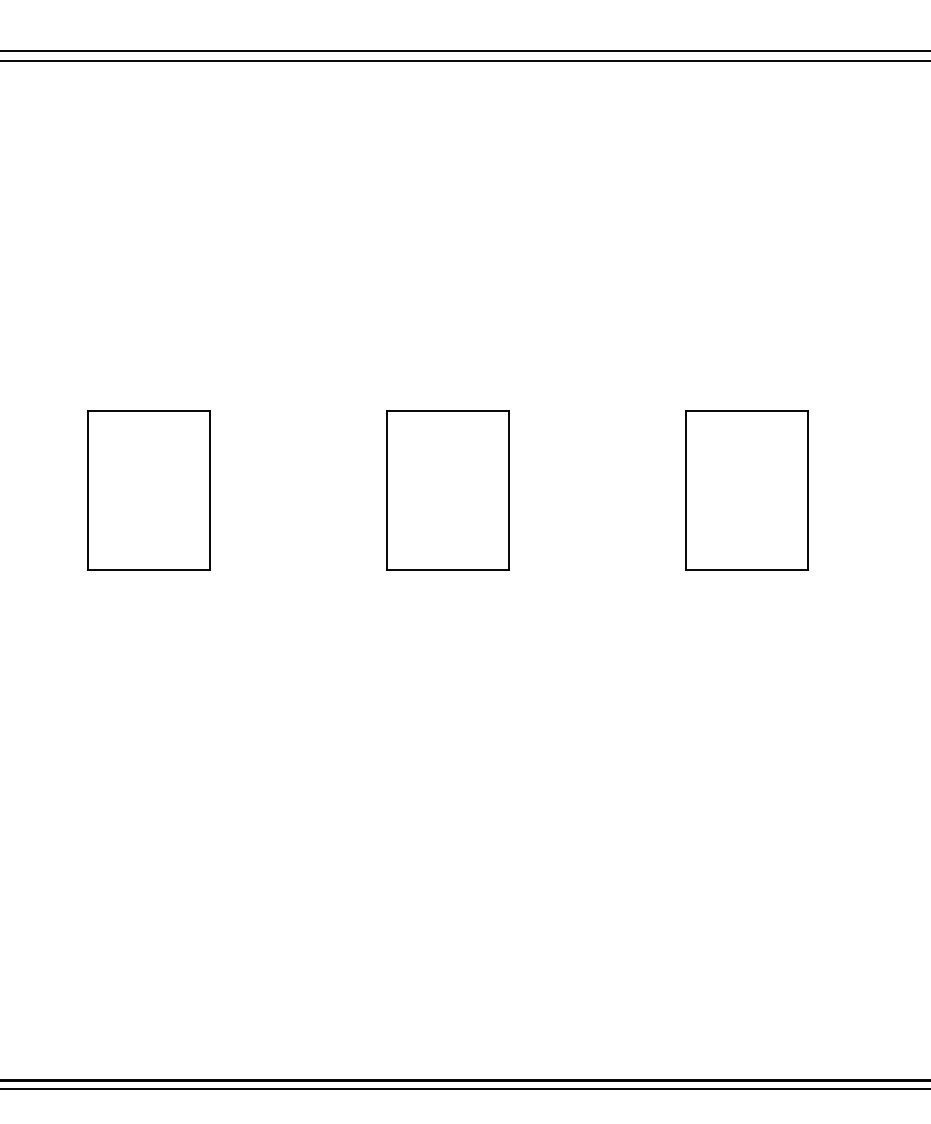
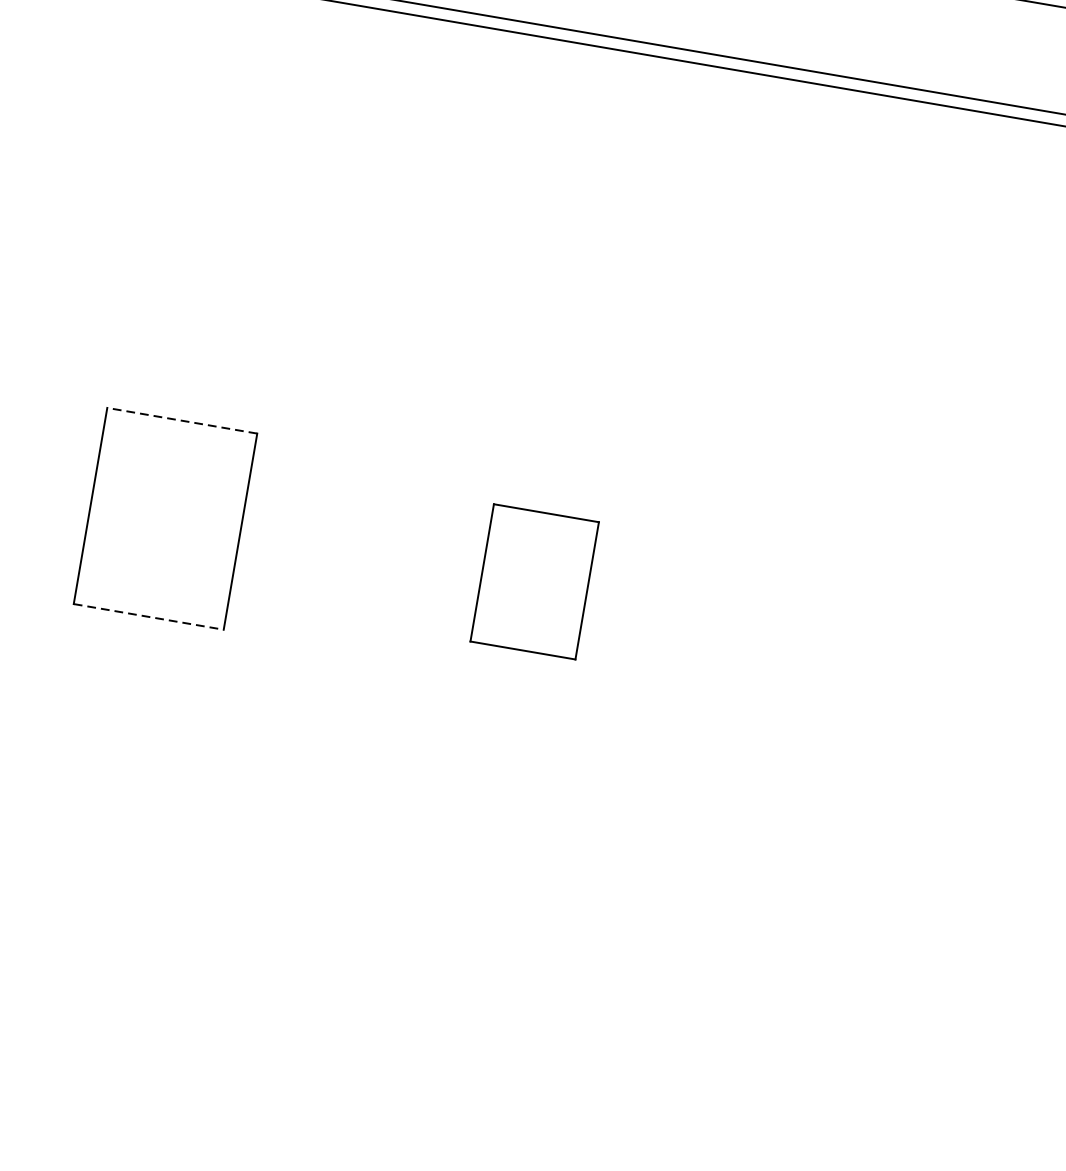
line: (148, 411) -> (181, 420), solid -> dashed
part: (447, 490) -> (534, 581), size x0.7
part: (746, 490) -> (903, 644), removed
line: (148, 570) -> (148, 617), solid -> dashed

